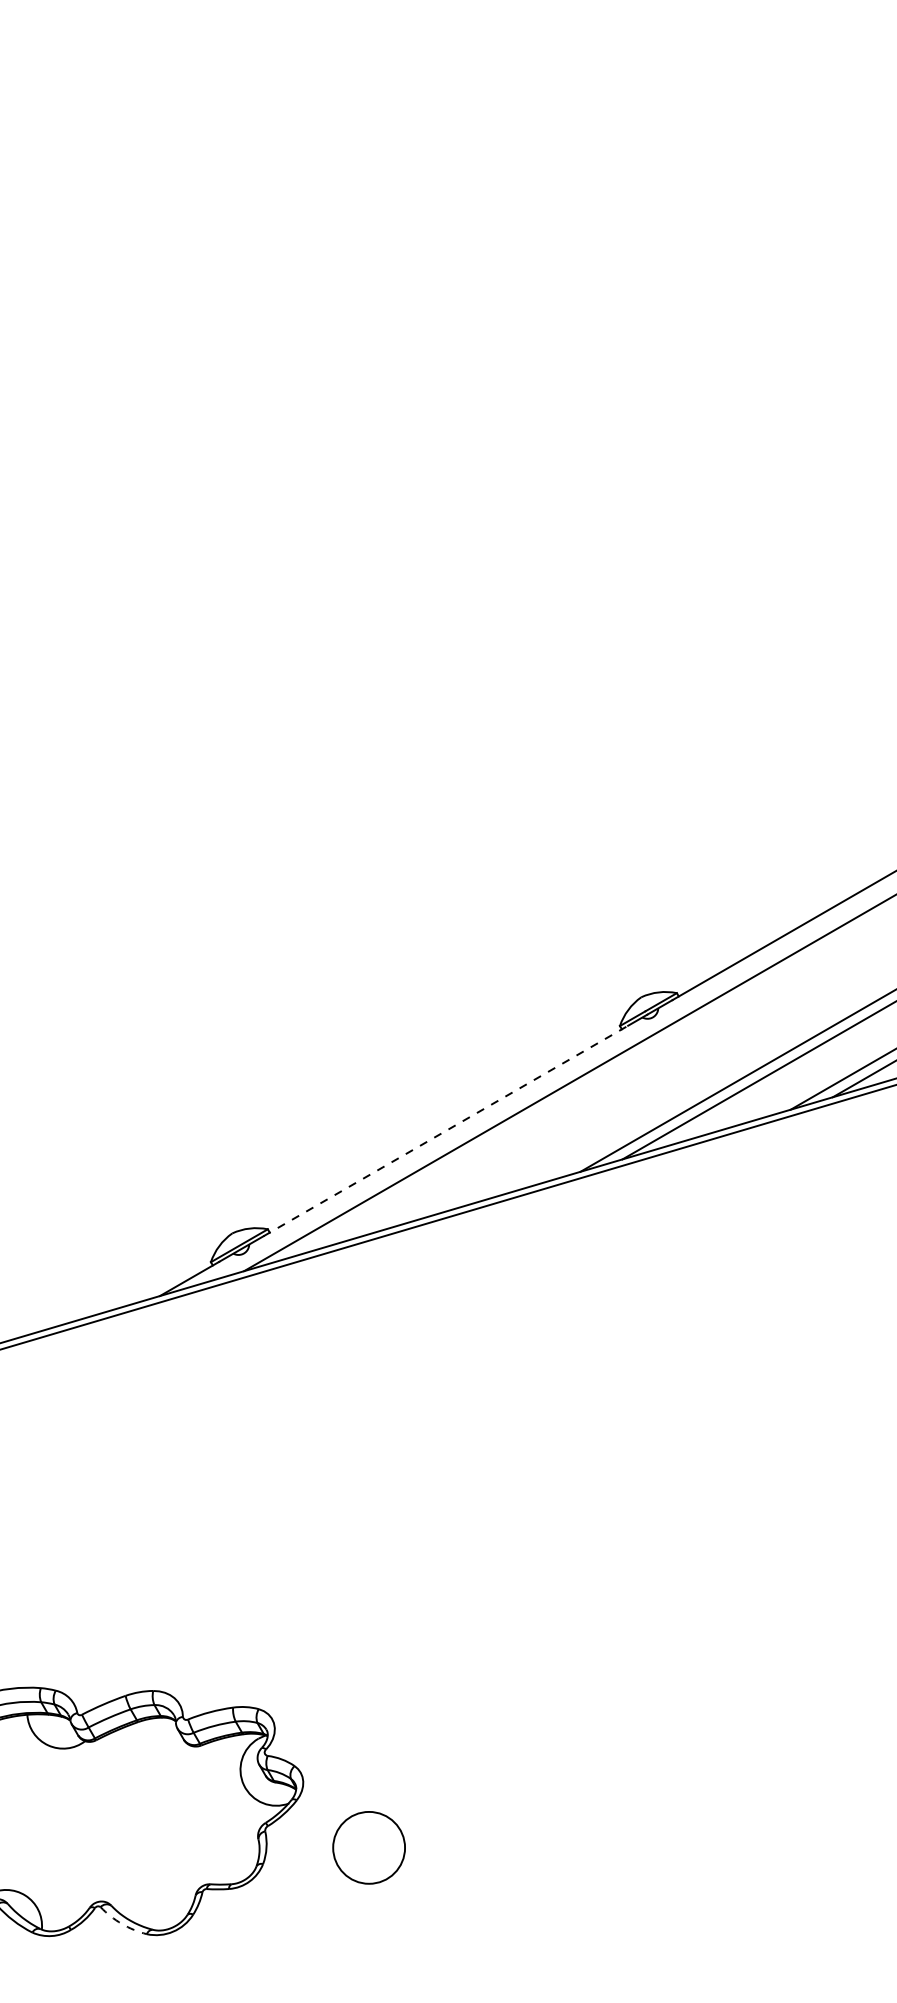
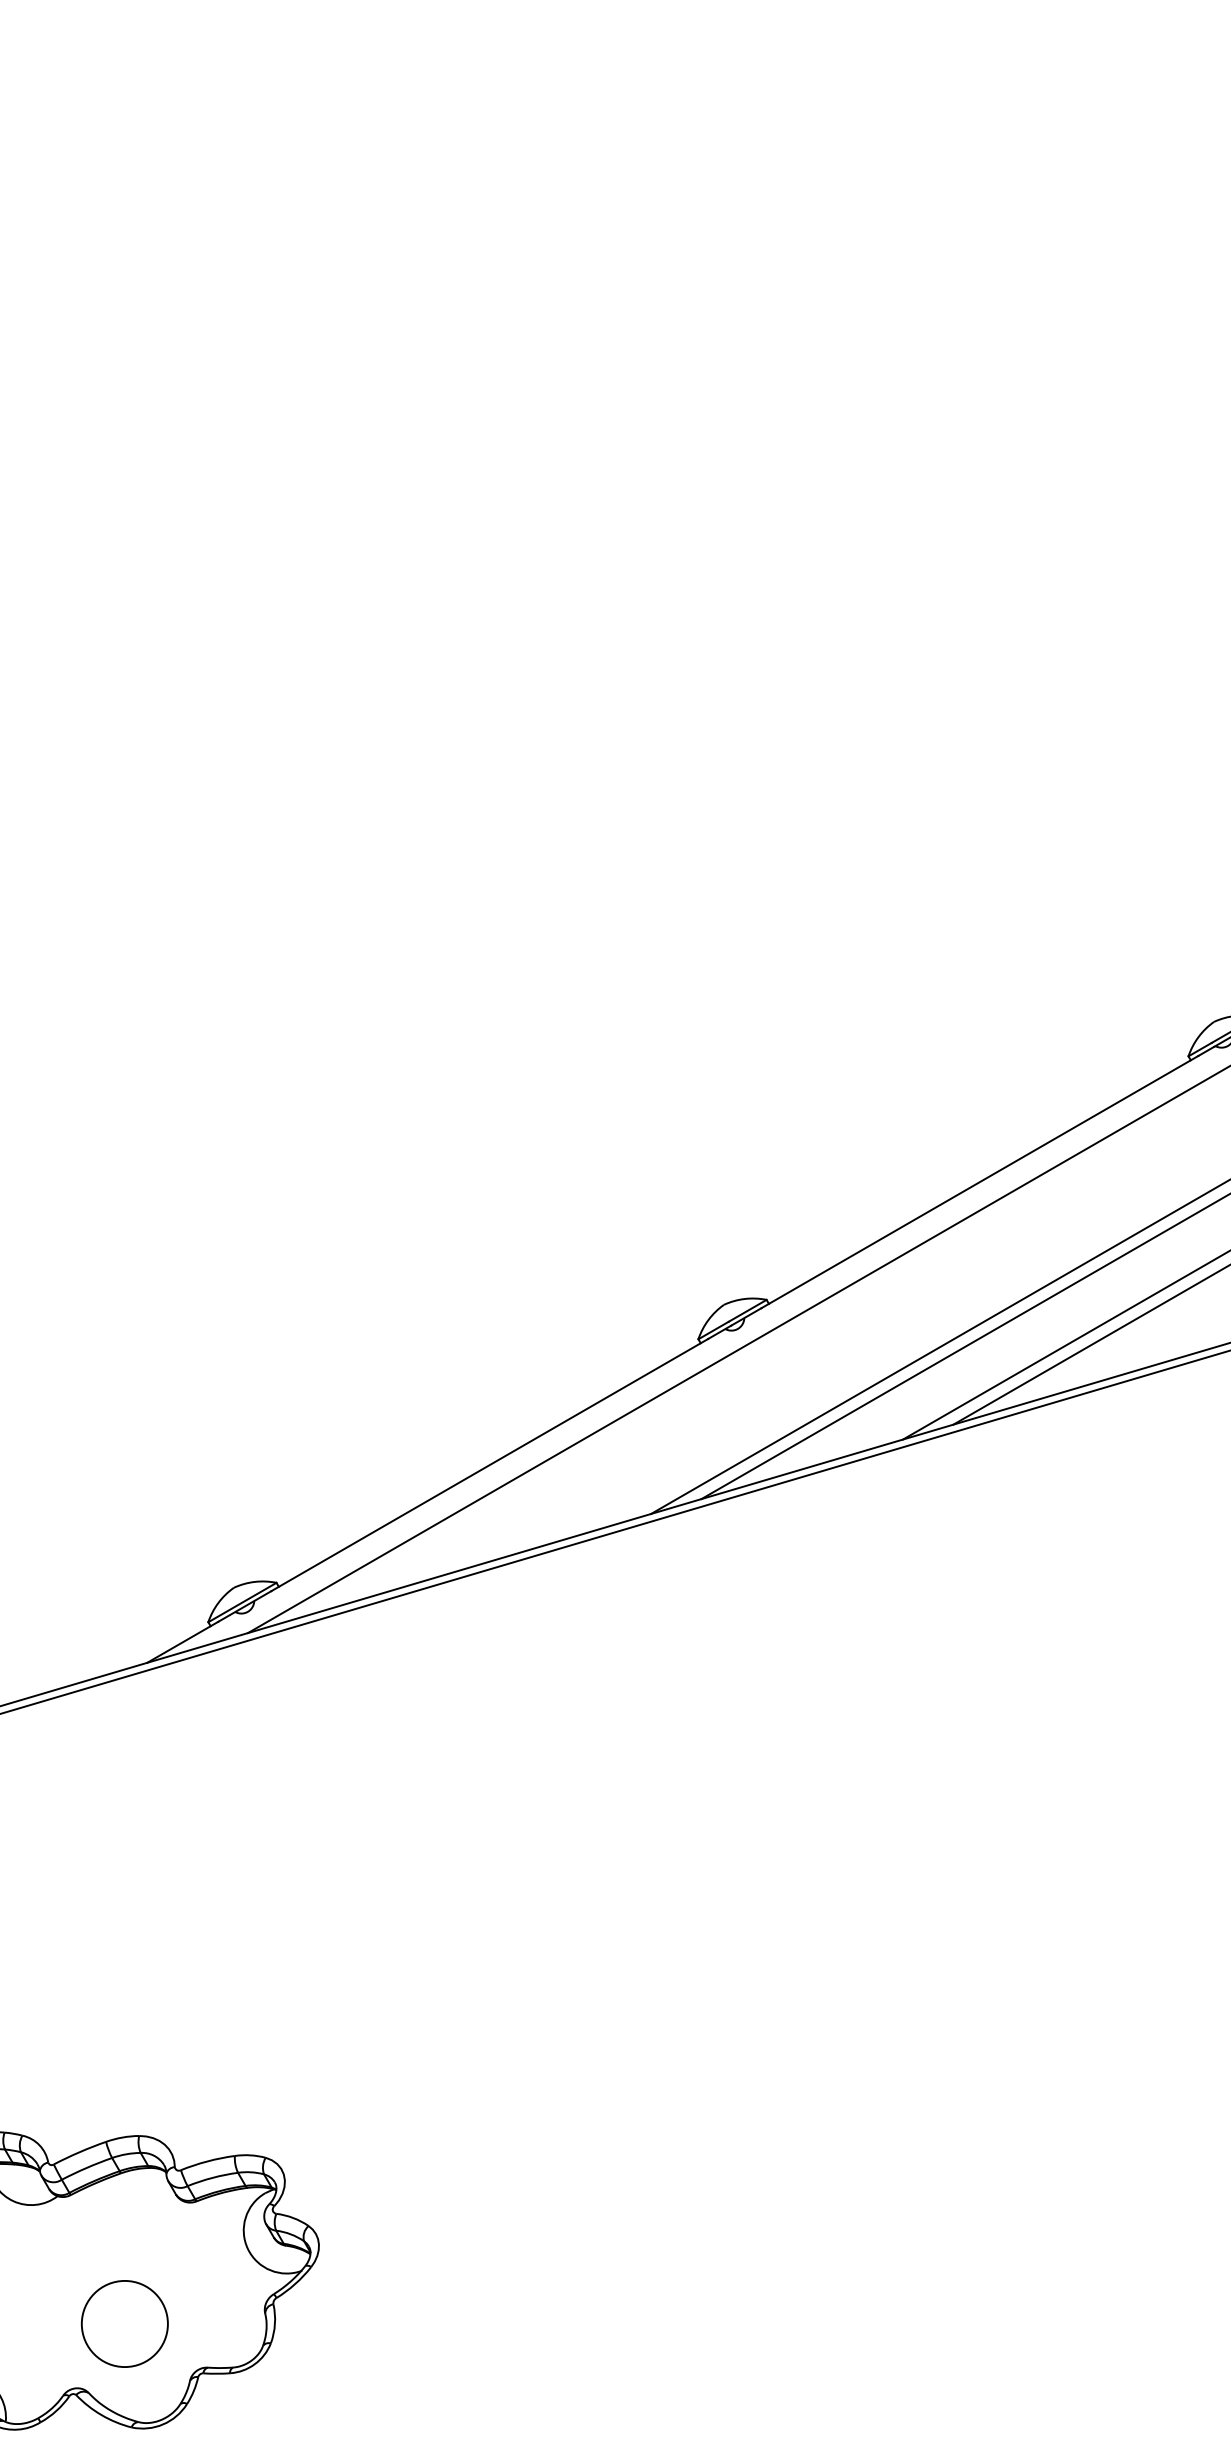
line: (446, 1130) -> (490, 1464), dashed -> solid
circle: (368, 1847) -> (124, 2323), moved
arc: (121, 1924) -> (101, 2415), dashed -> solid

